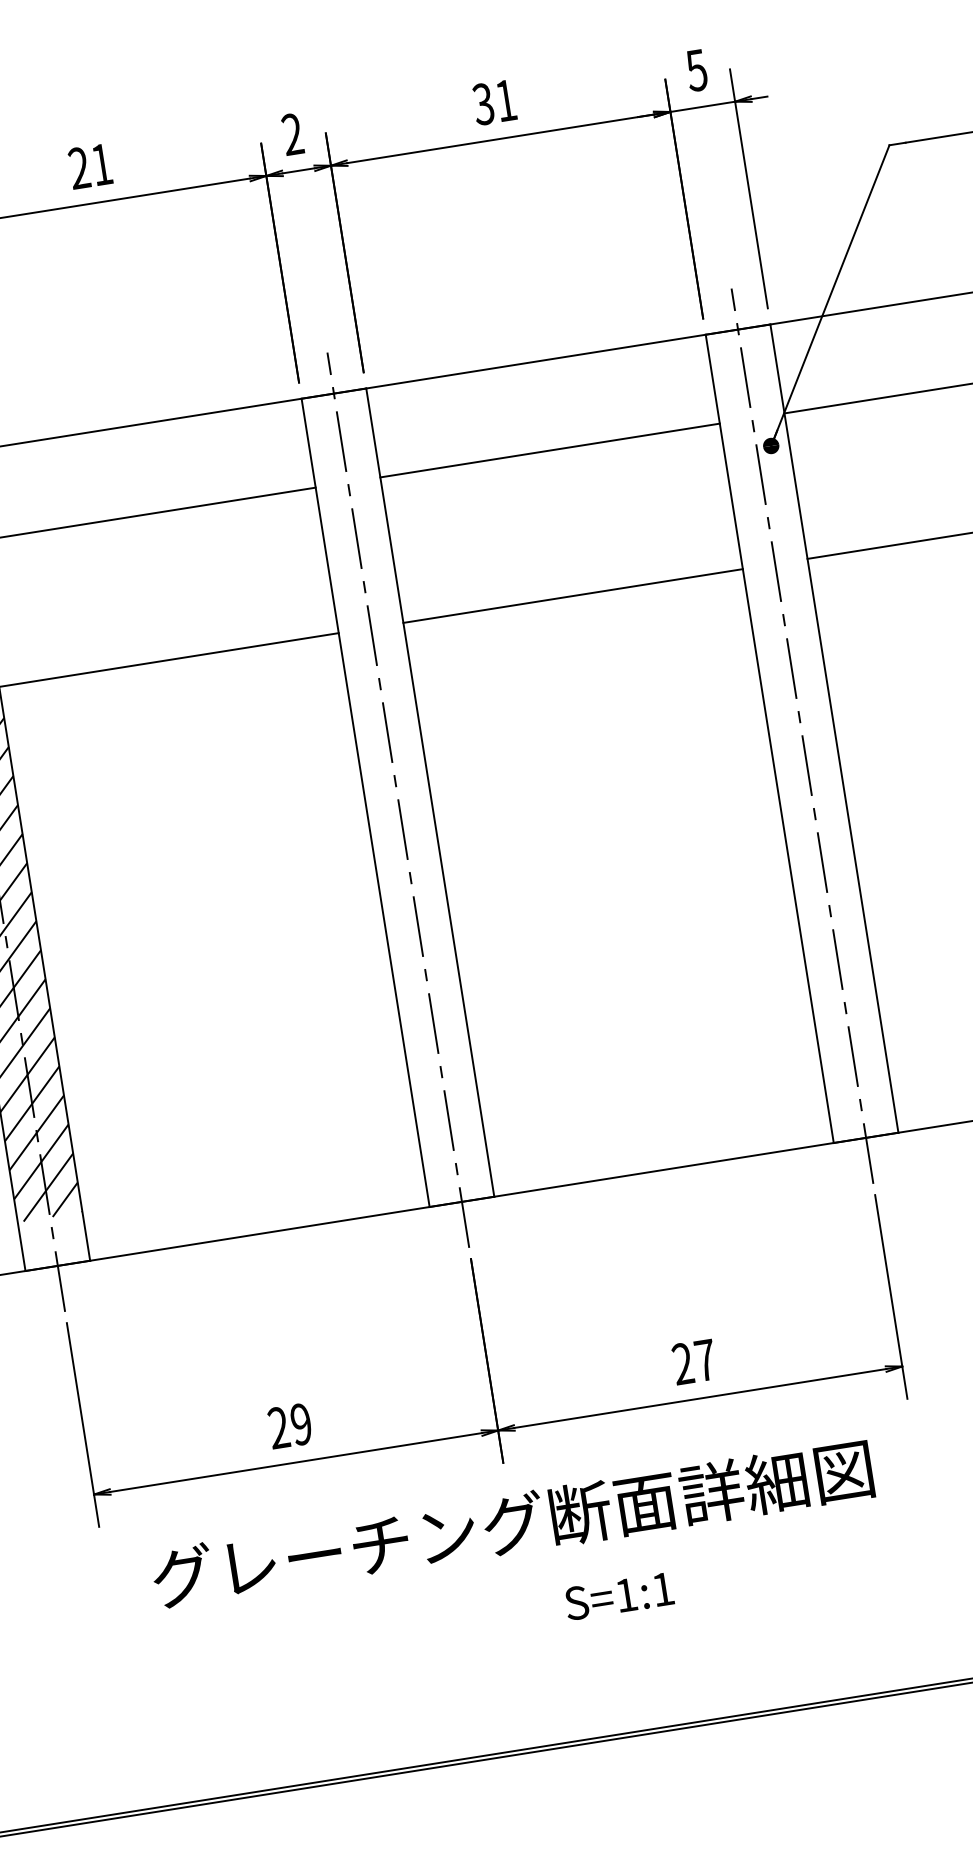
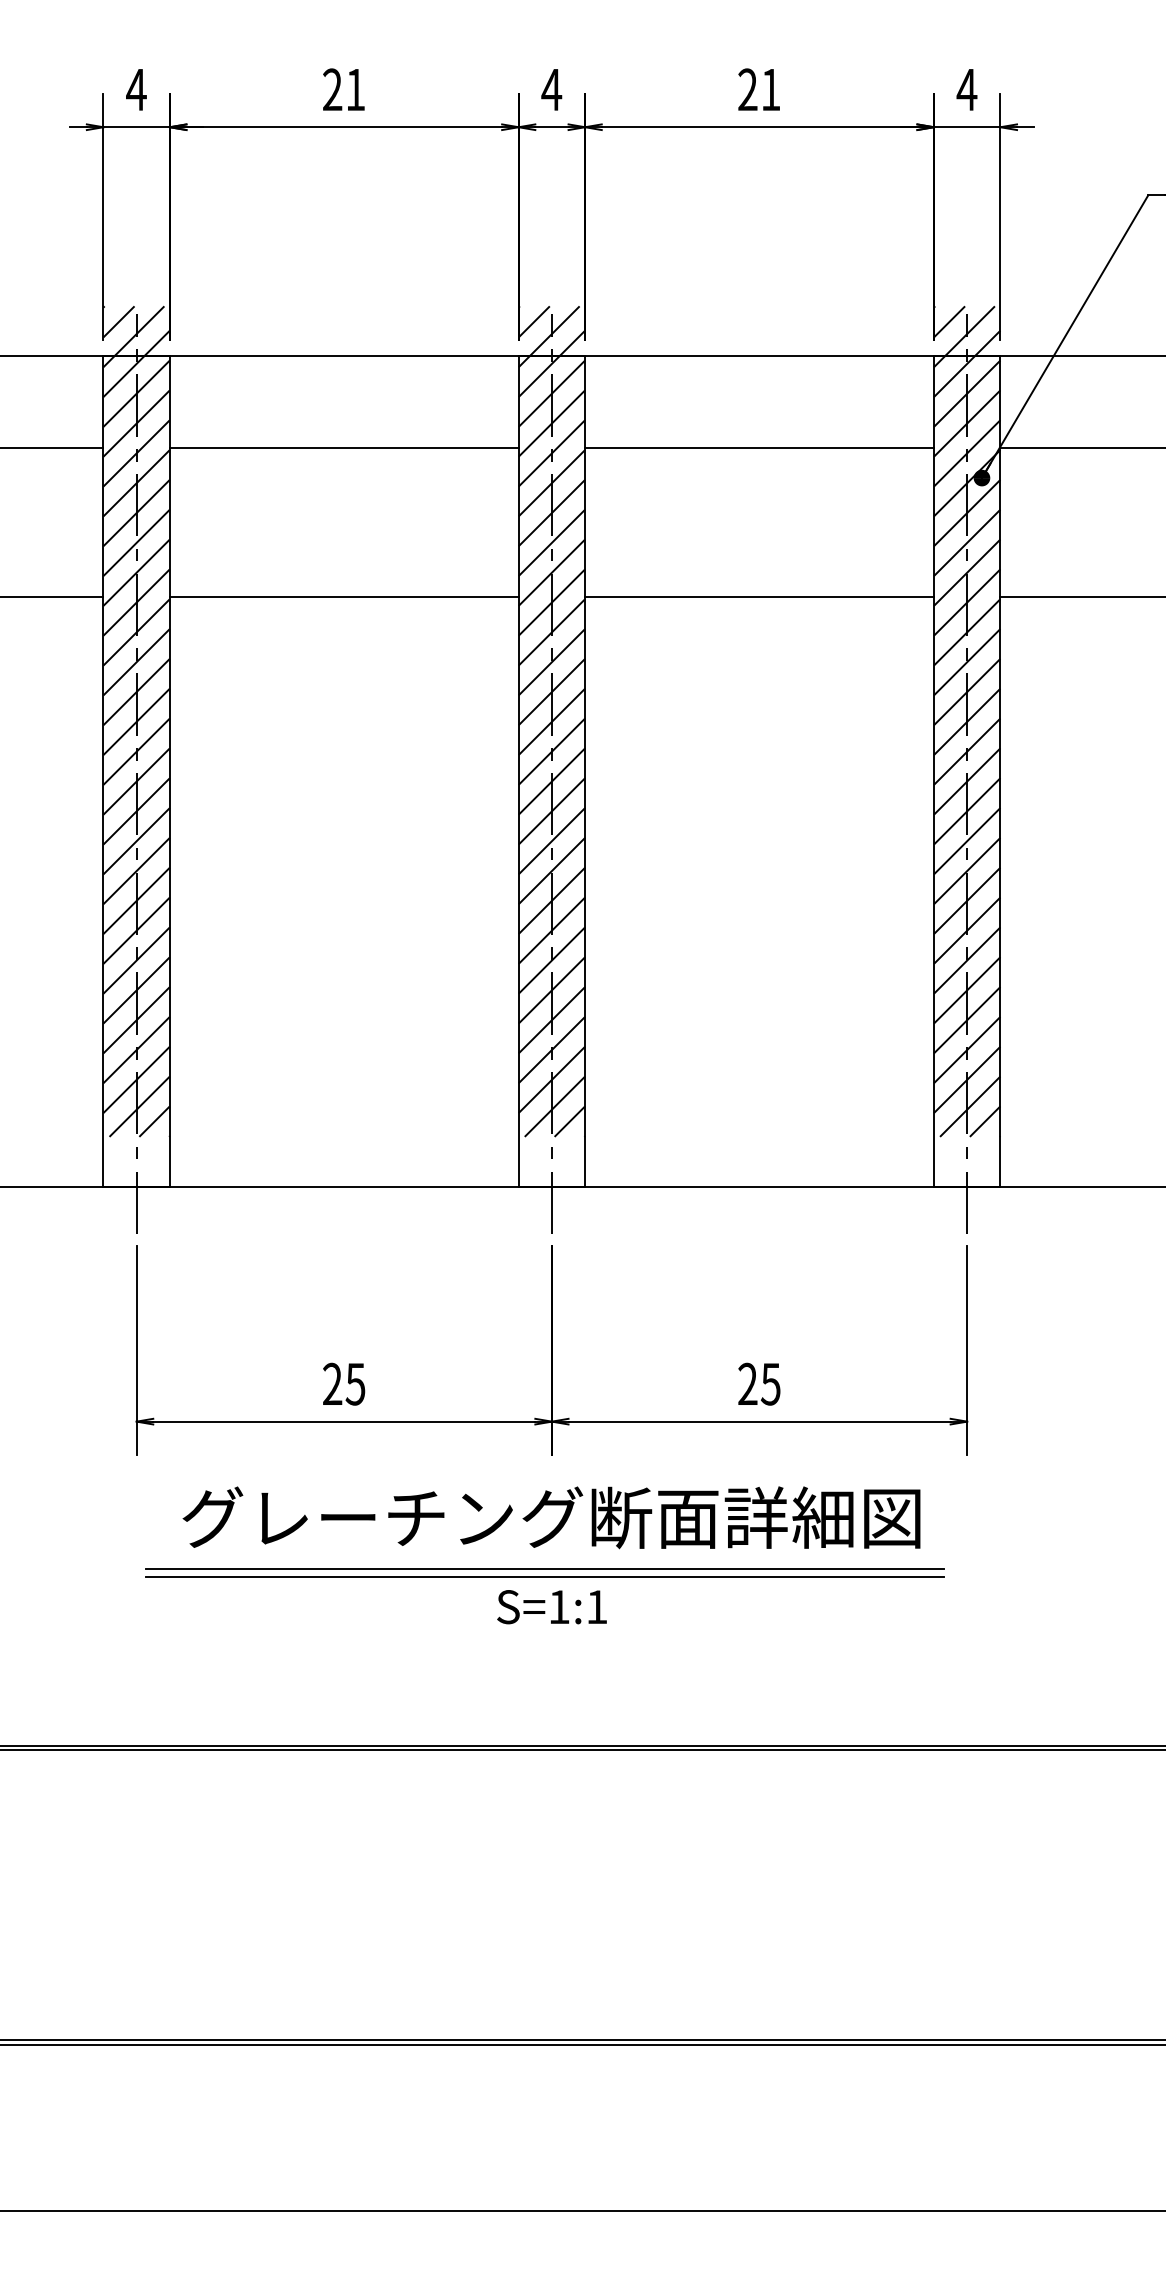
text: (696, 71) -> (966, 90), 5 -> 4
text: (483, 103) -> (747, 89), 31 -> 21
text: (292, 134) -> (551, 89), 2 -> 4
hatch: (793, 685) -> (966, 721), added
hatch: (389, 749) -> (551, 721), added
text: (705, 1360) -> (770, 1384), 27 -> 25
text: (301, 1423) -> (355, 1383), 29 -> 25
line: (514, 1574) -> (545, 1568), added
line: (515, 1583) -> (545, 1577), added
text: (618, 1596) -> (551, 1607), moved

